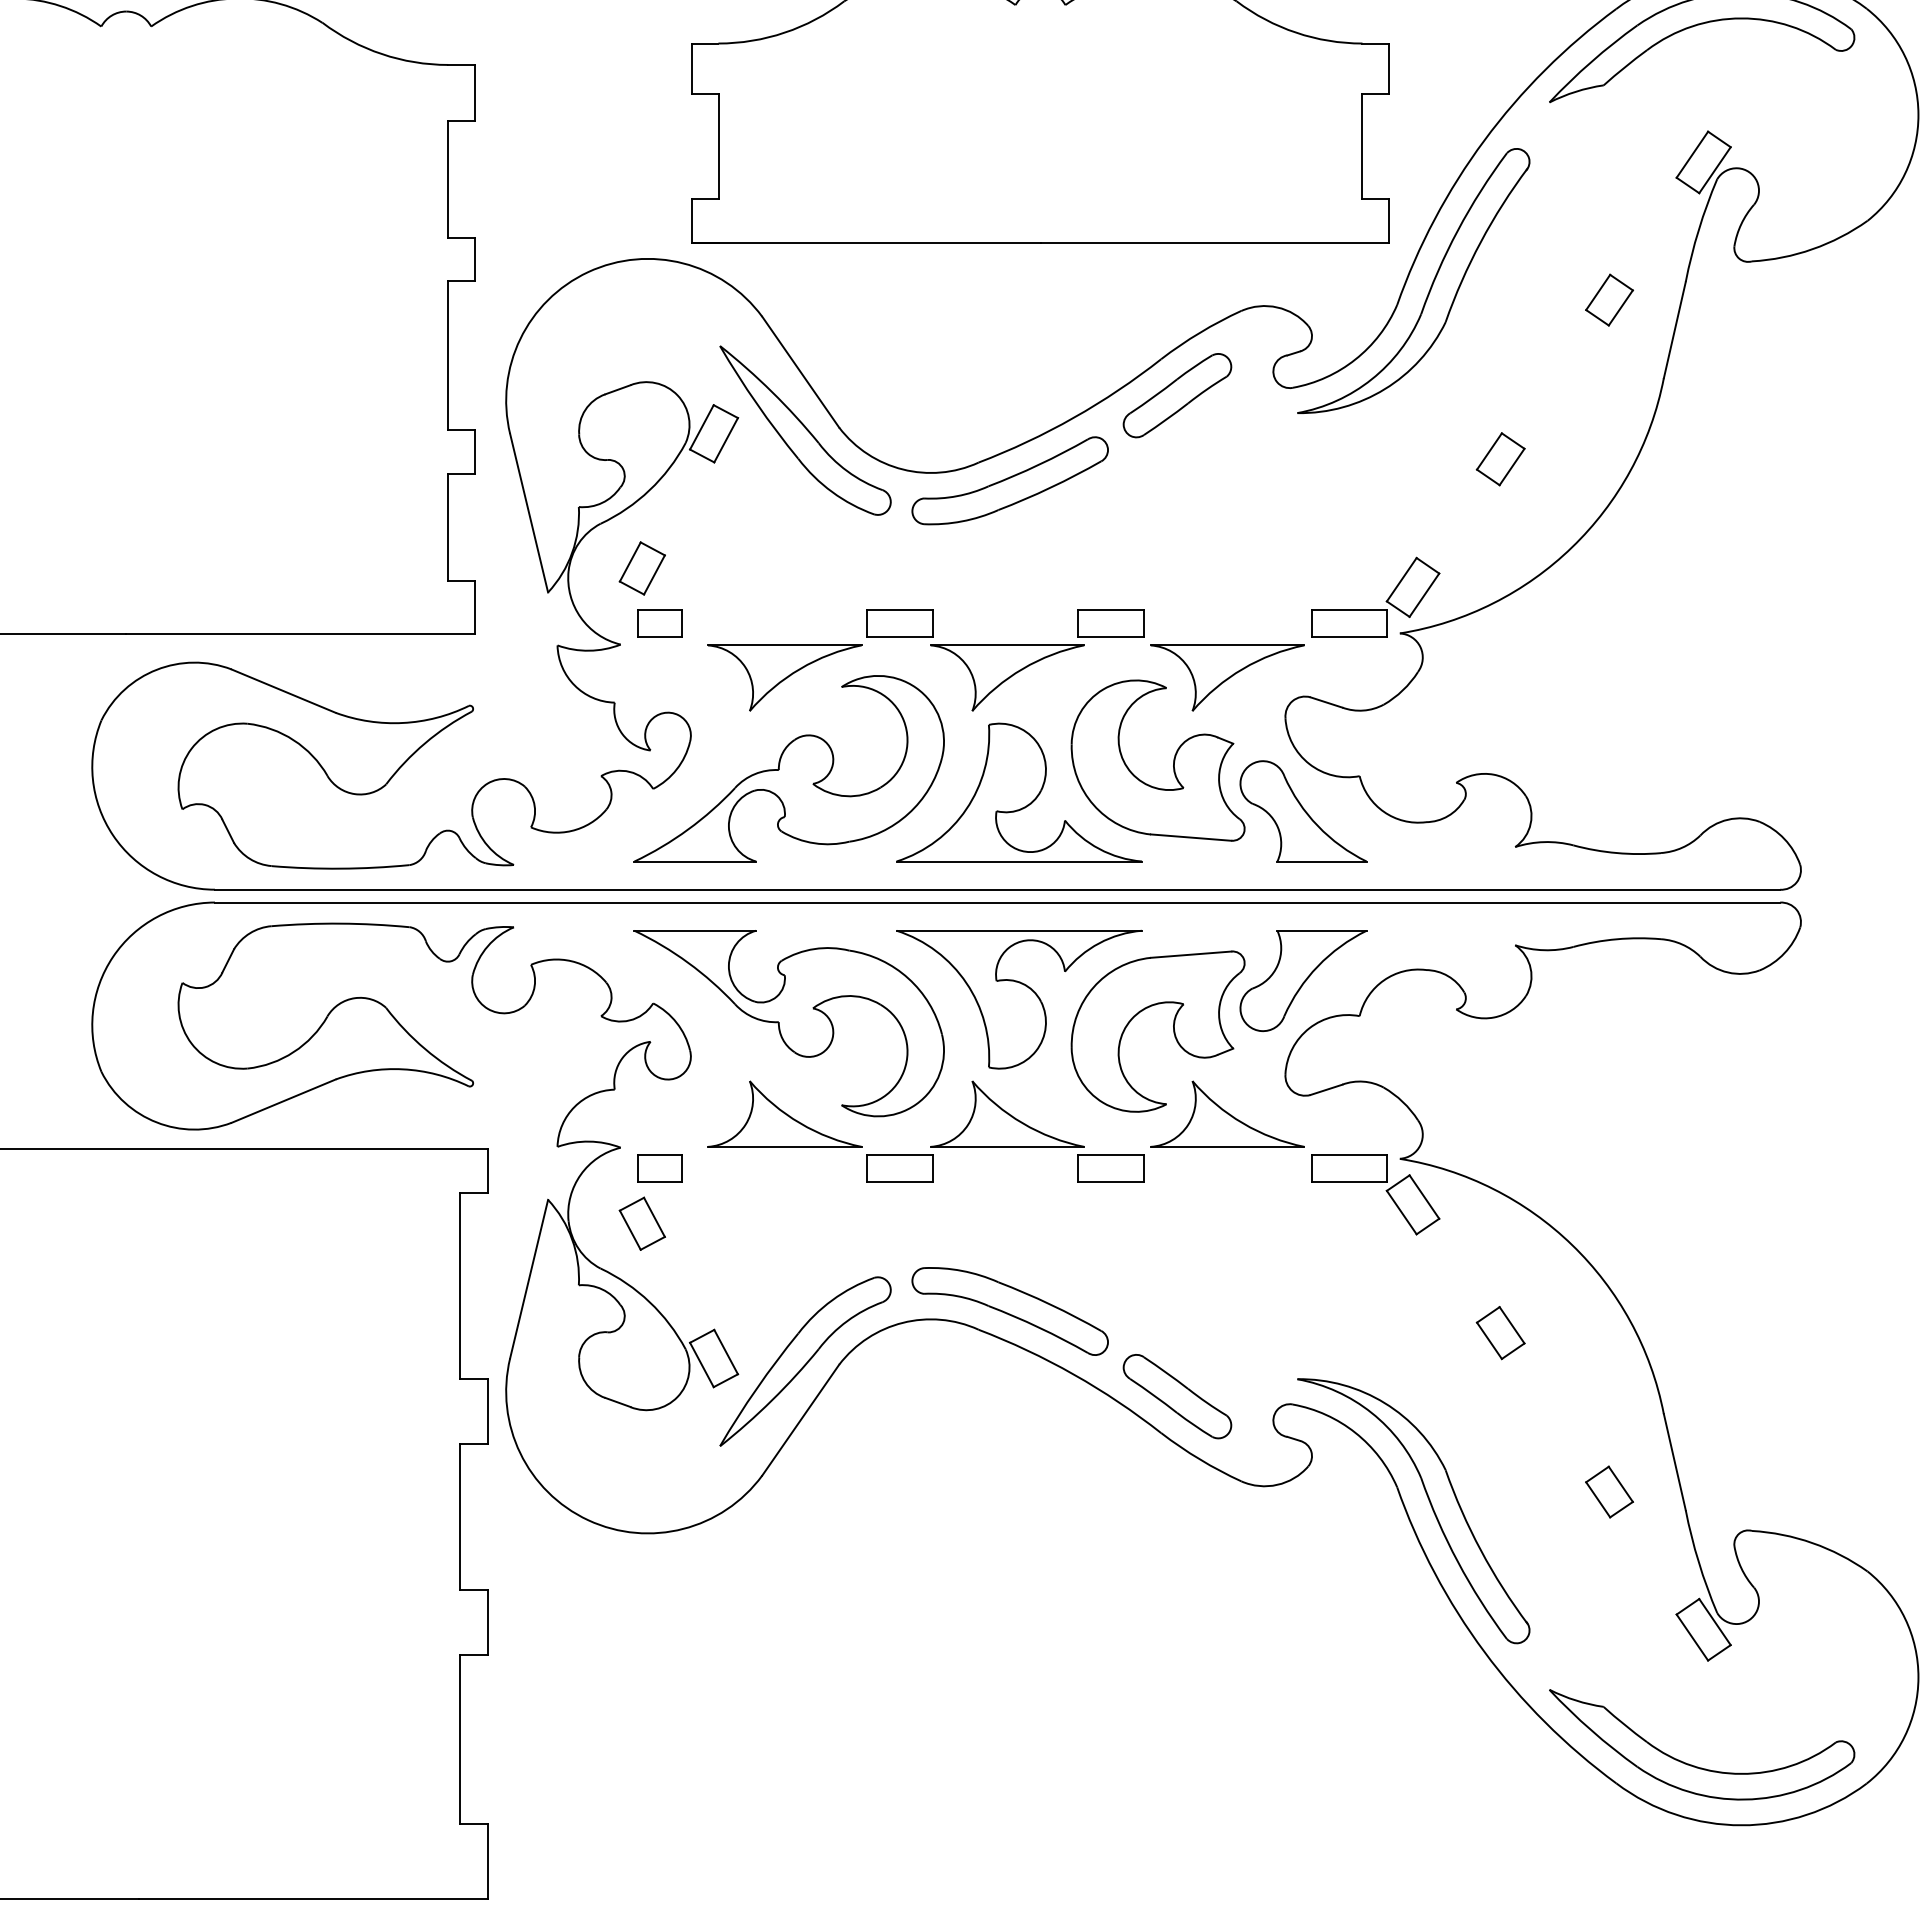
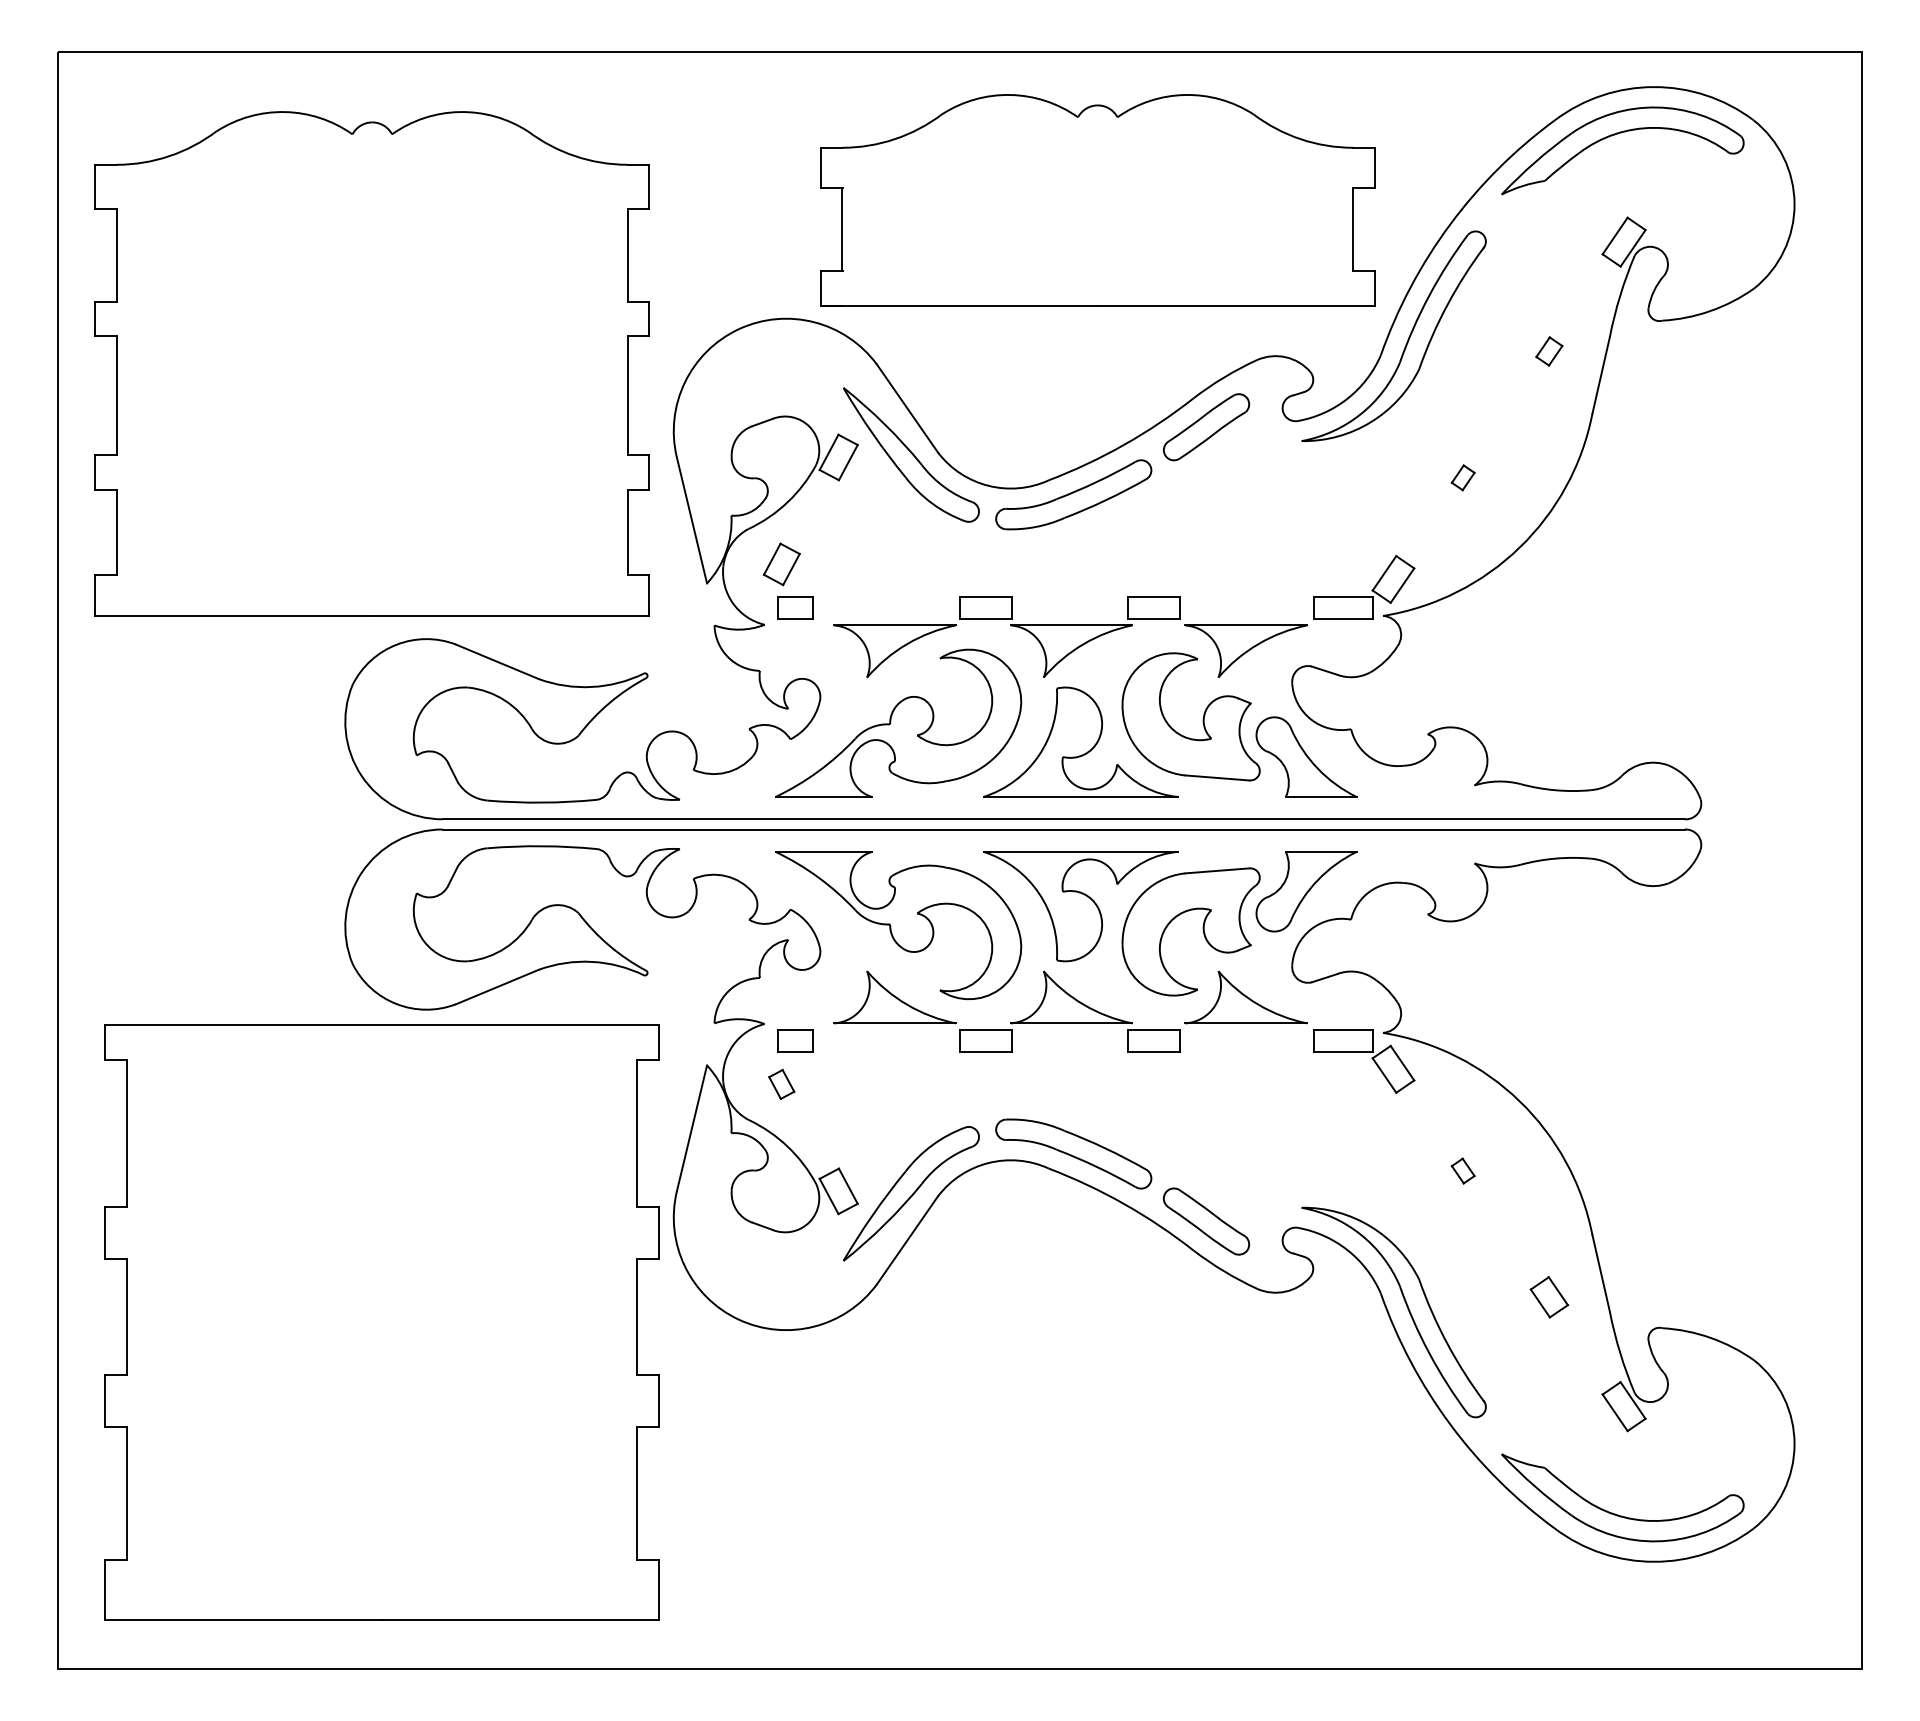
part: (1609, 300) -> (1549, 351), size x0.7
part: (1501, 458) -> (1463, 477), size x0.6
part: (641, 1223) -> (781, 1084), size x0.7
part: (1501, 1332) -> (1463, 1170), size x0.6

